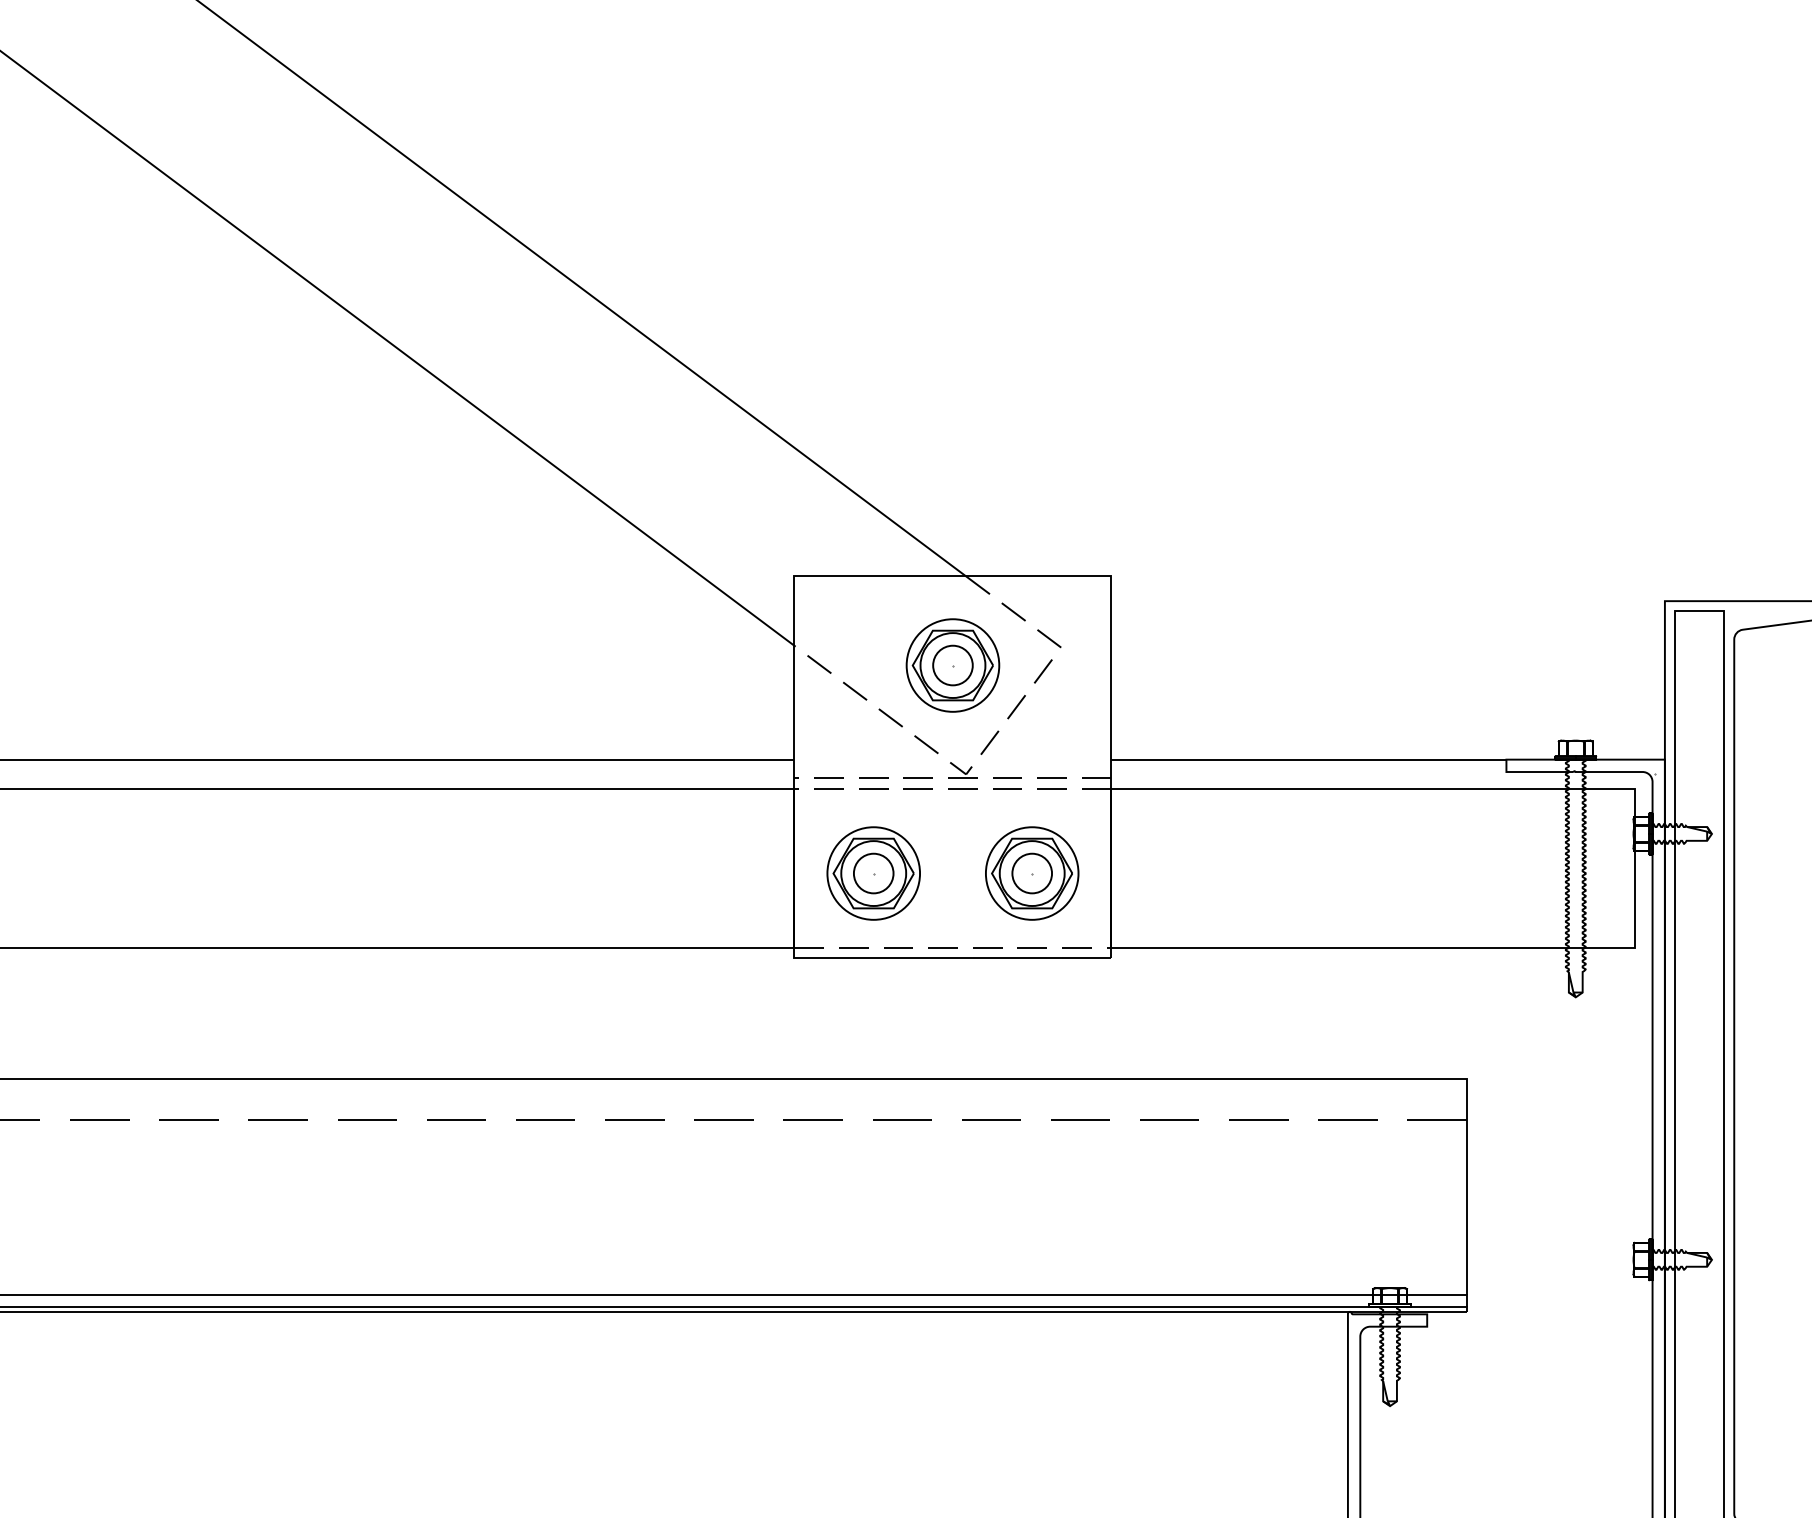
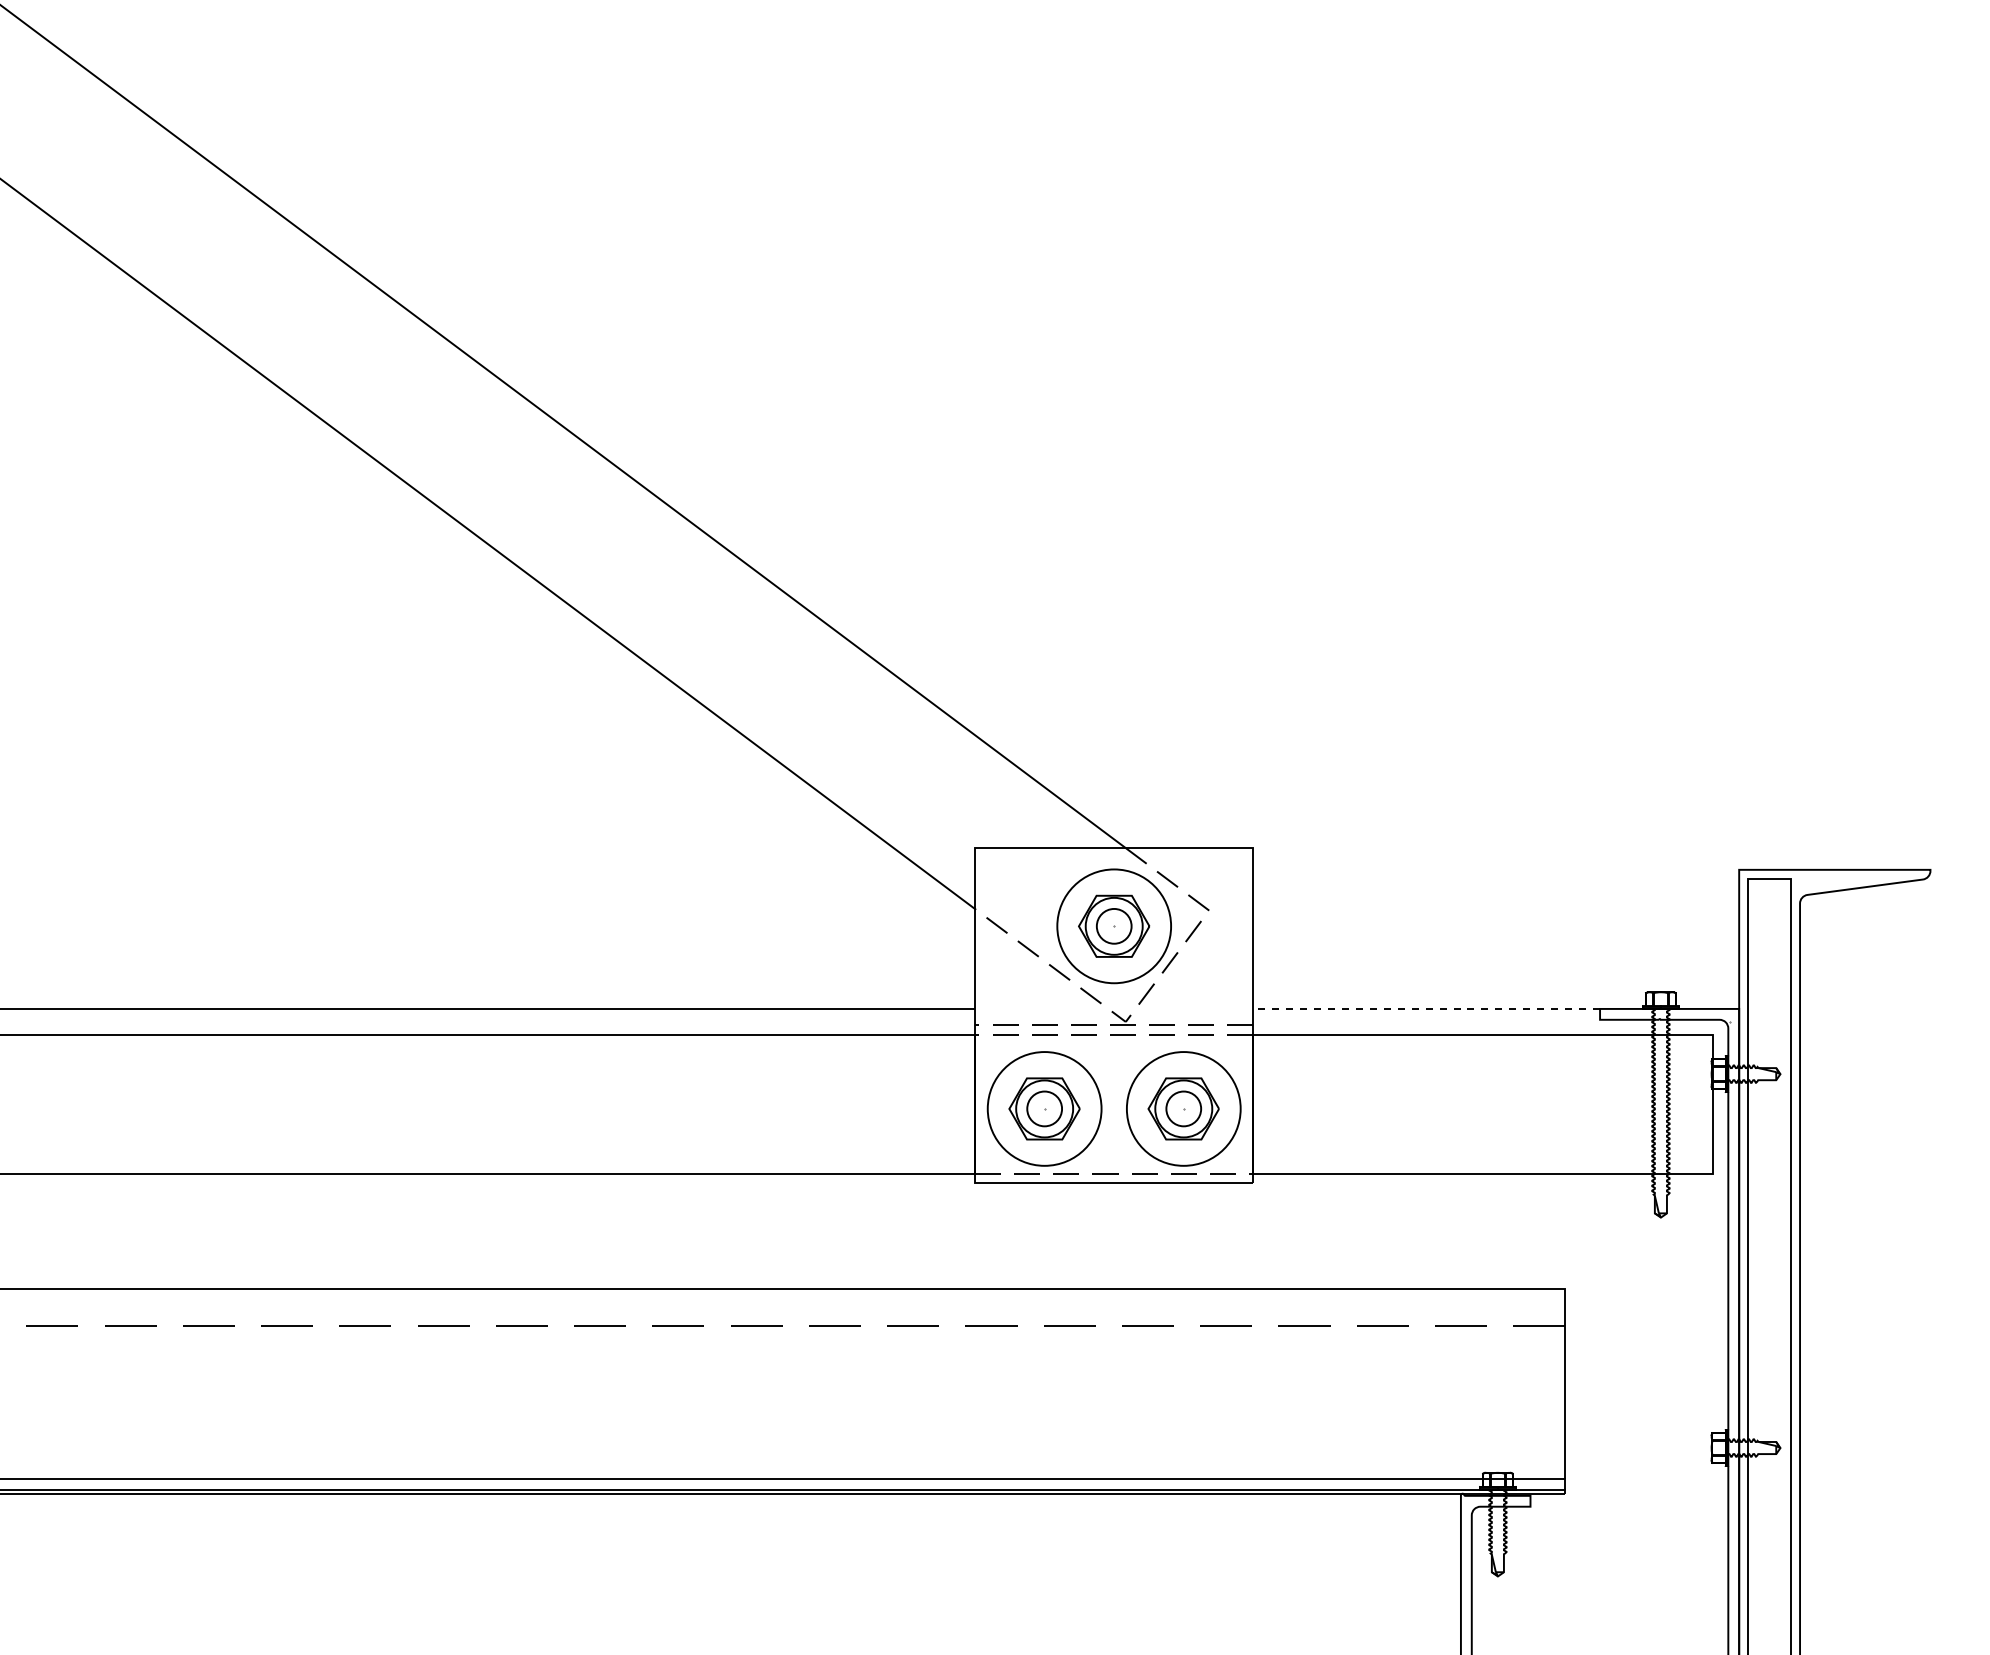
circle: (952, 664) -> (1113, 925), size x1.4
line: (1308, 759) -> (1426, 1008), solid -> dashed
circle: (873, 873) -> (1044, 1108), size x1.4
circle: (1031, 873) -> (1183, 1108), size x1.4

